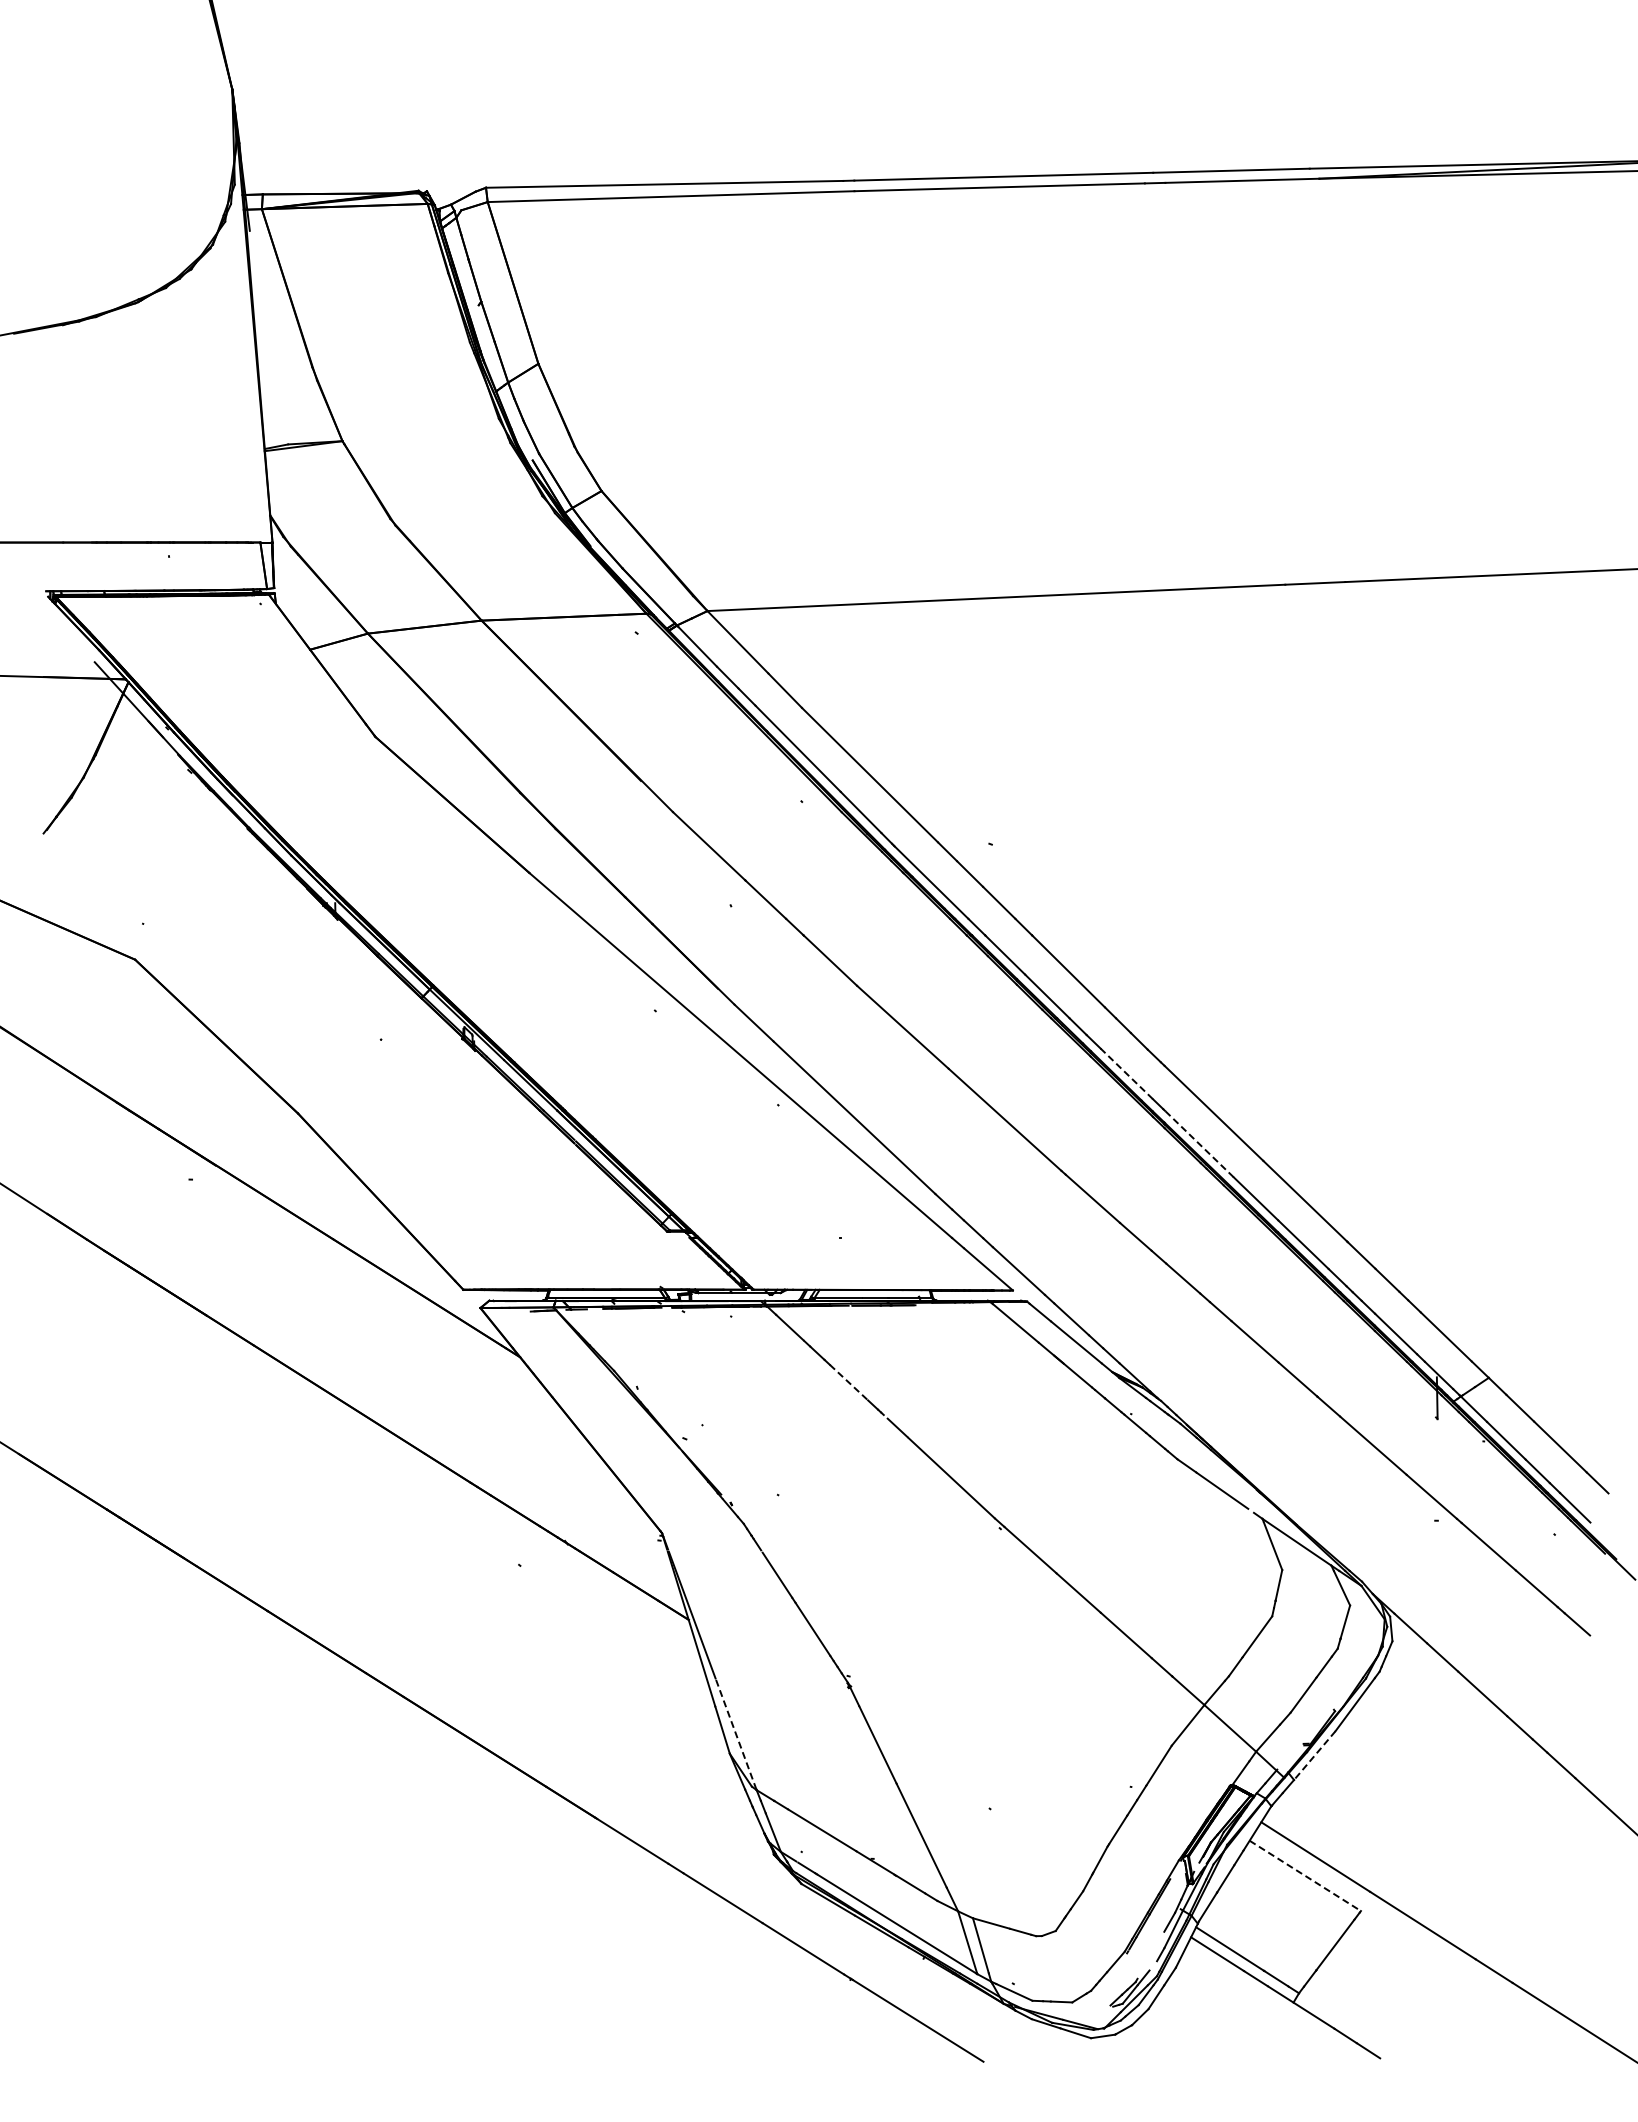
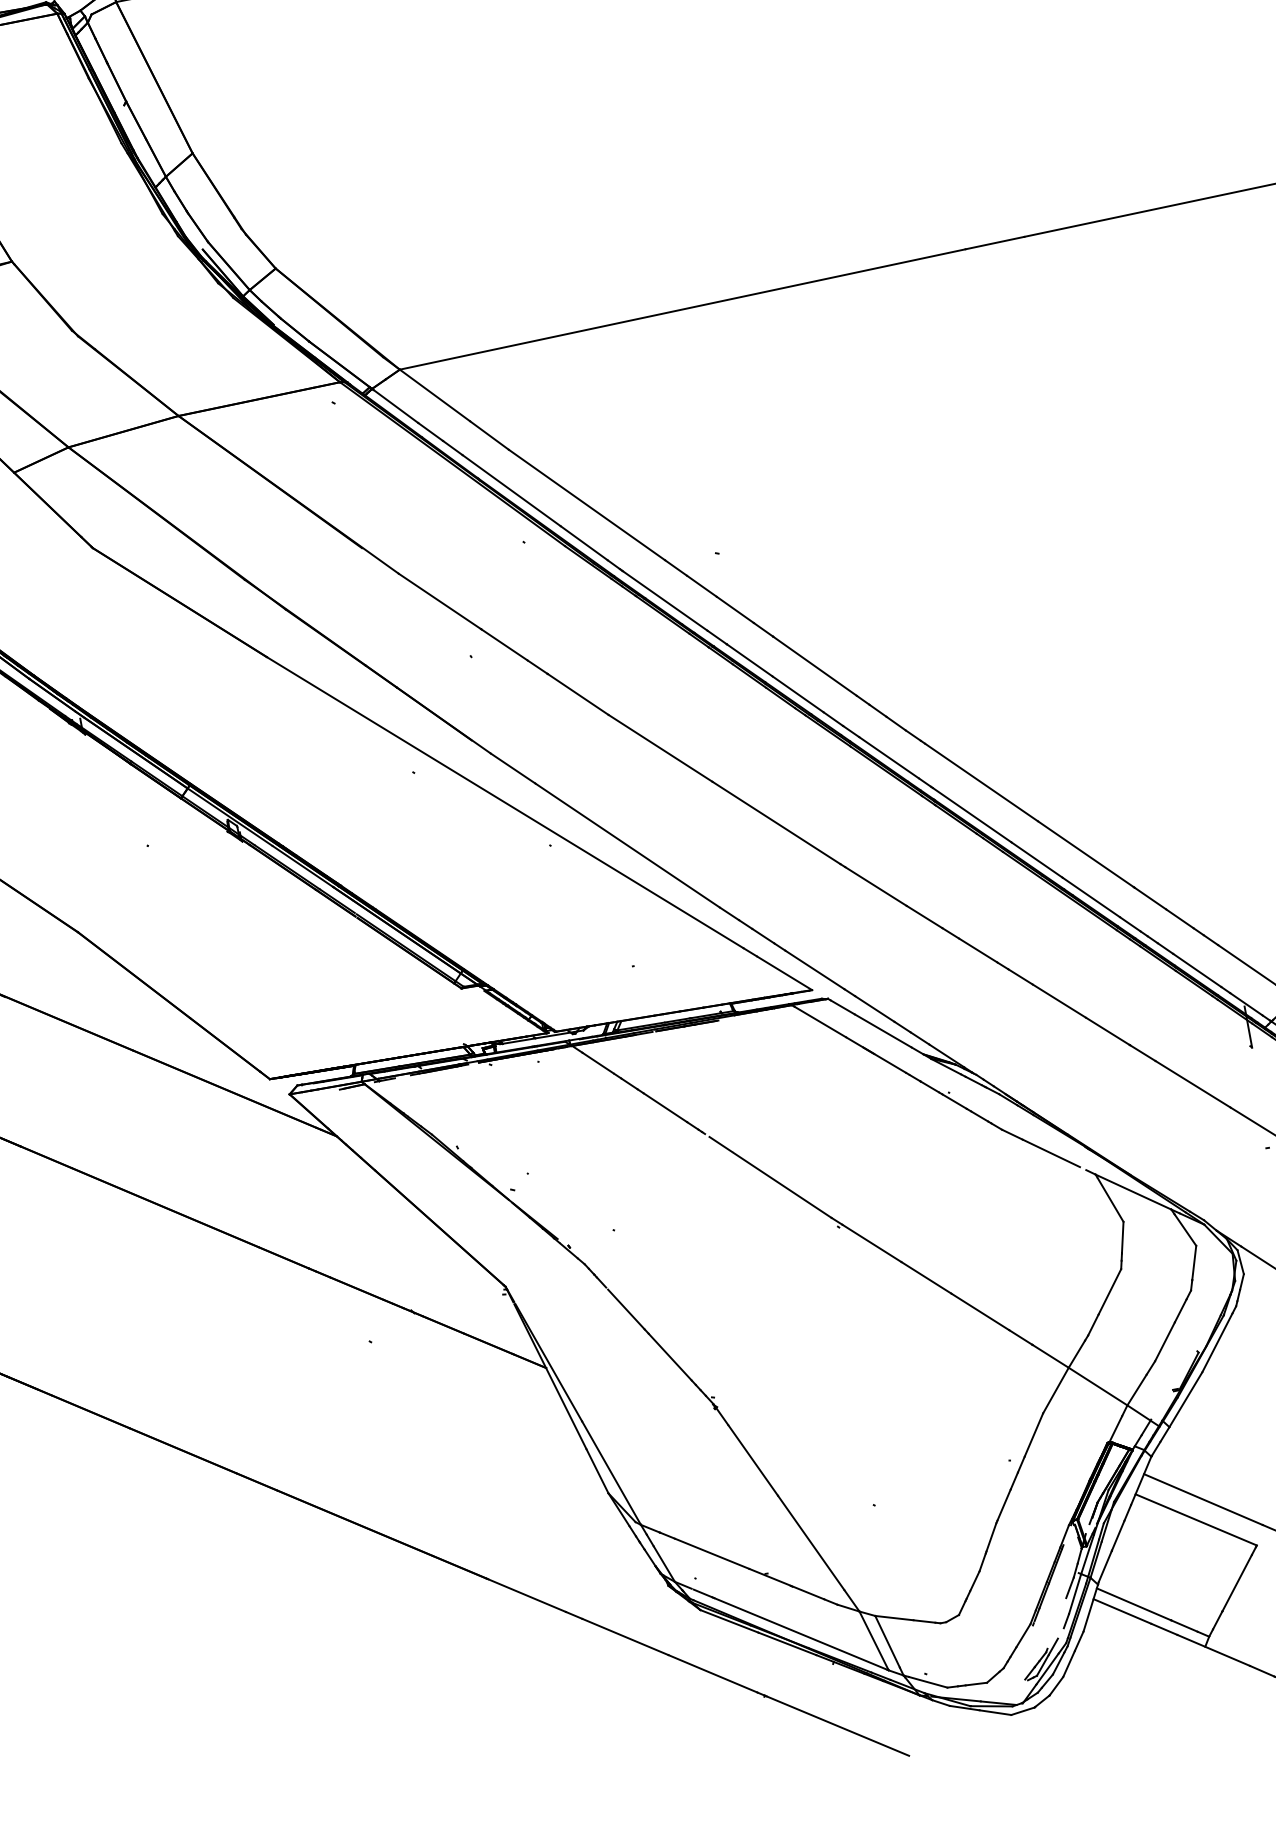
line: (1126, 1073) -> (888, 757), dashed -> solid
line: (1199, 1144) -> (972, 815), dashed -> solid
line: (849, 1382) -> (665, 1107), dashed -> solid
line: (735, 1733) -> (610, 1472), dashed -> solid
line: (1314, 1755) -> (1185, 1399), dashed -> solid
line: (1305, 1875) -> (1196, 1519), dashed -> solid

